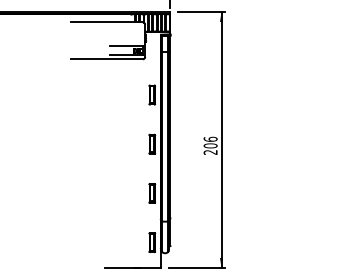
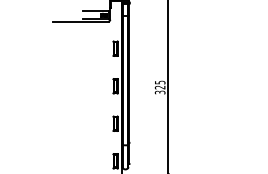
text: (210, 145) -> (160, 87), 206 -> 325

